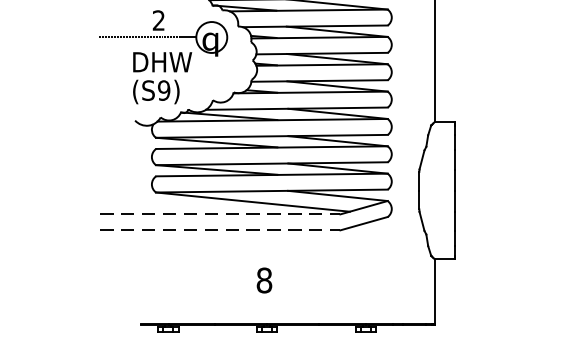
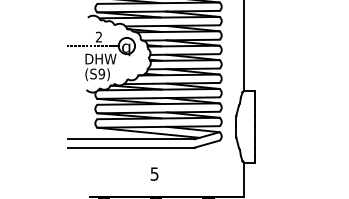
line: (220, 214) -> (131, 139), dashed -> solid
line: (220, 230) -> (131, 147), dashed -> solid
text: (264, 279) -> (154, 173), 8 -> 5

